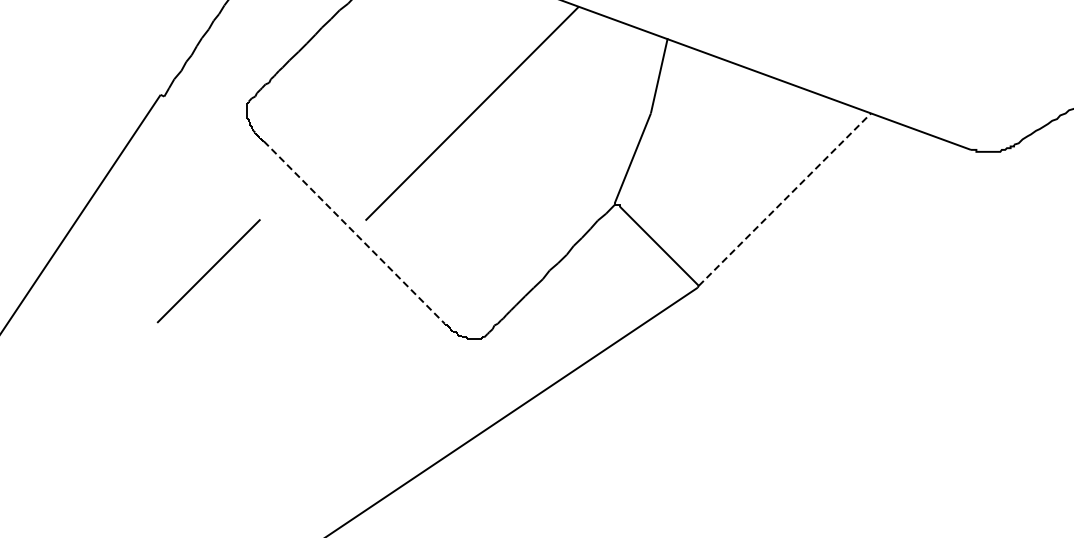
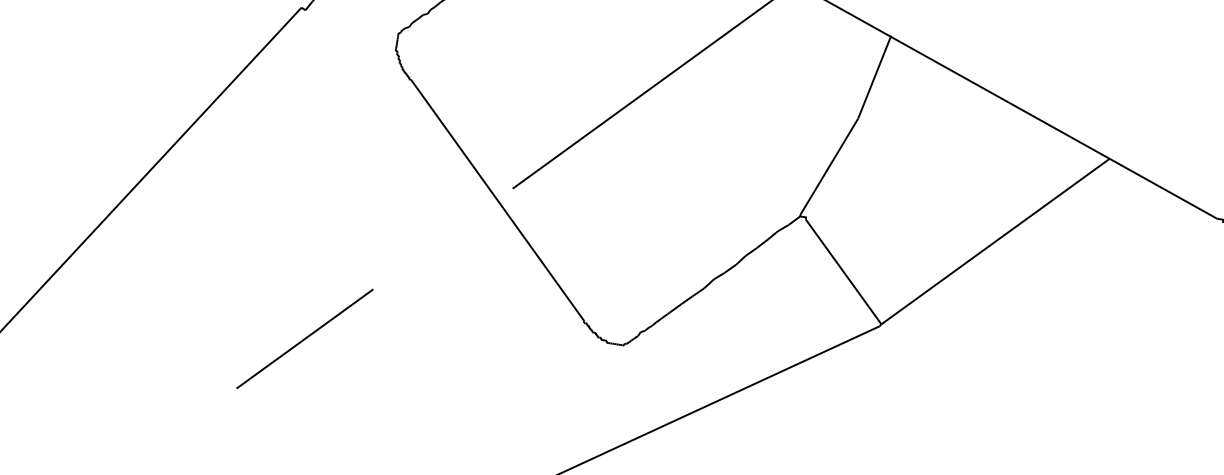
line: (784, 199) -> (995, 241), dashed -> solid
line: (354, 232) -> (497, 200), dashed -> solid
line: (208, 271) -> (304, 339), moved

